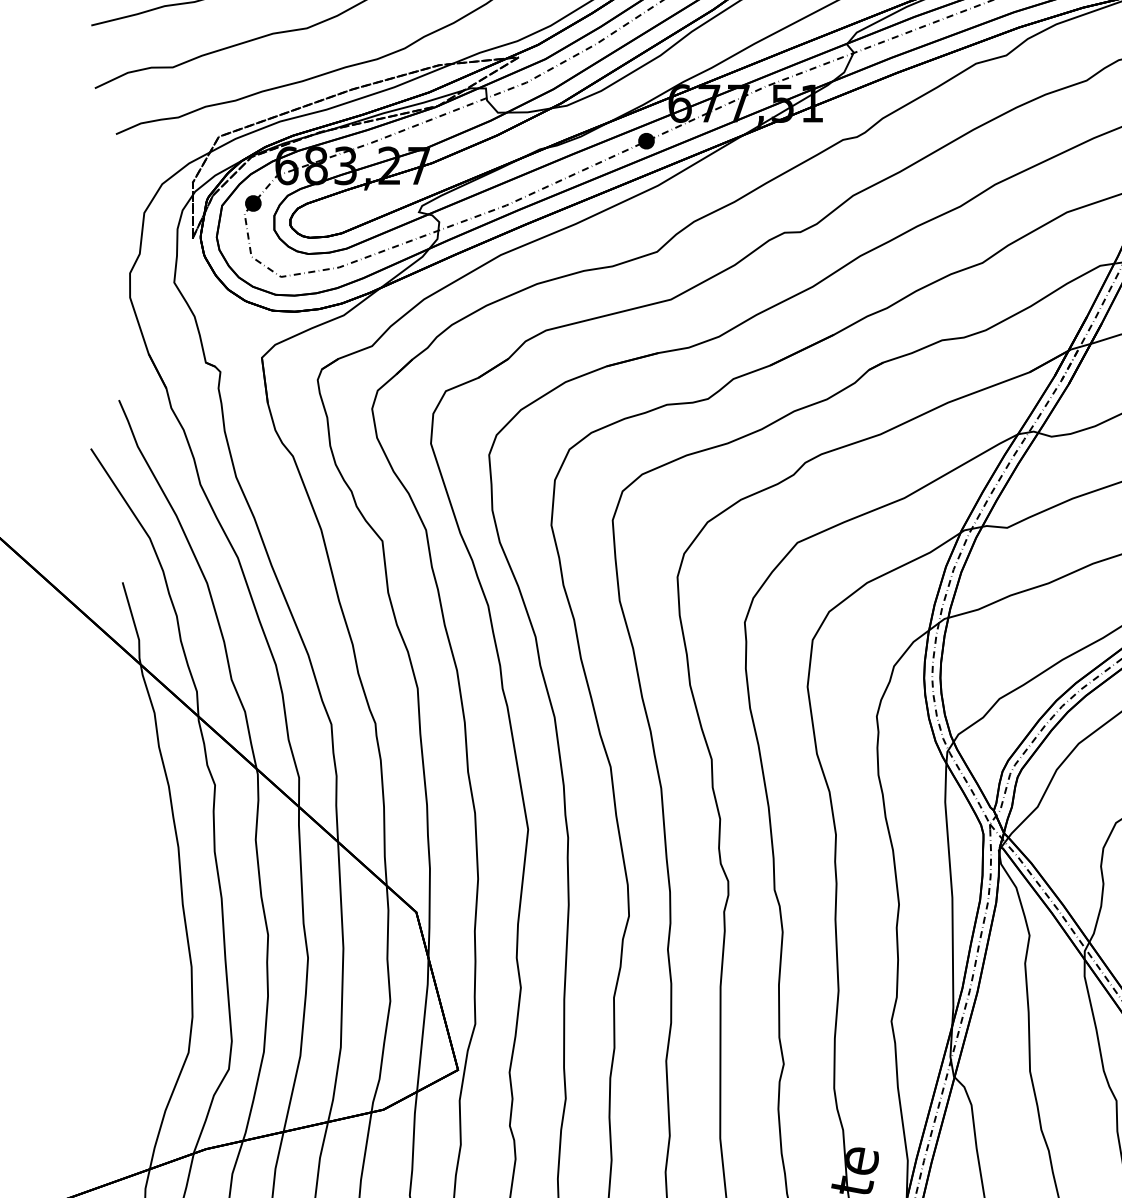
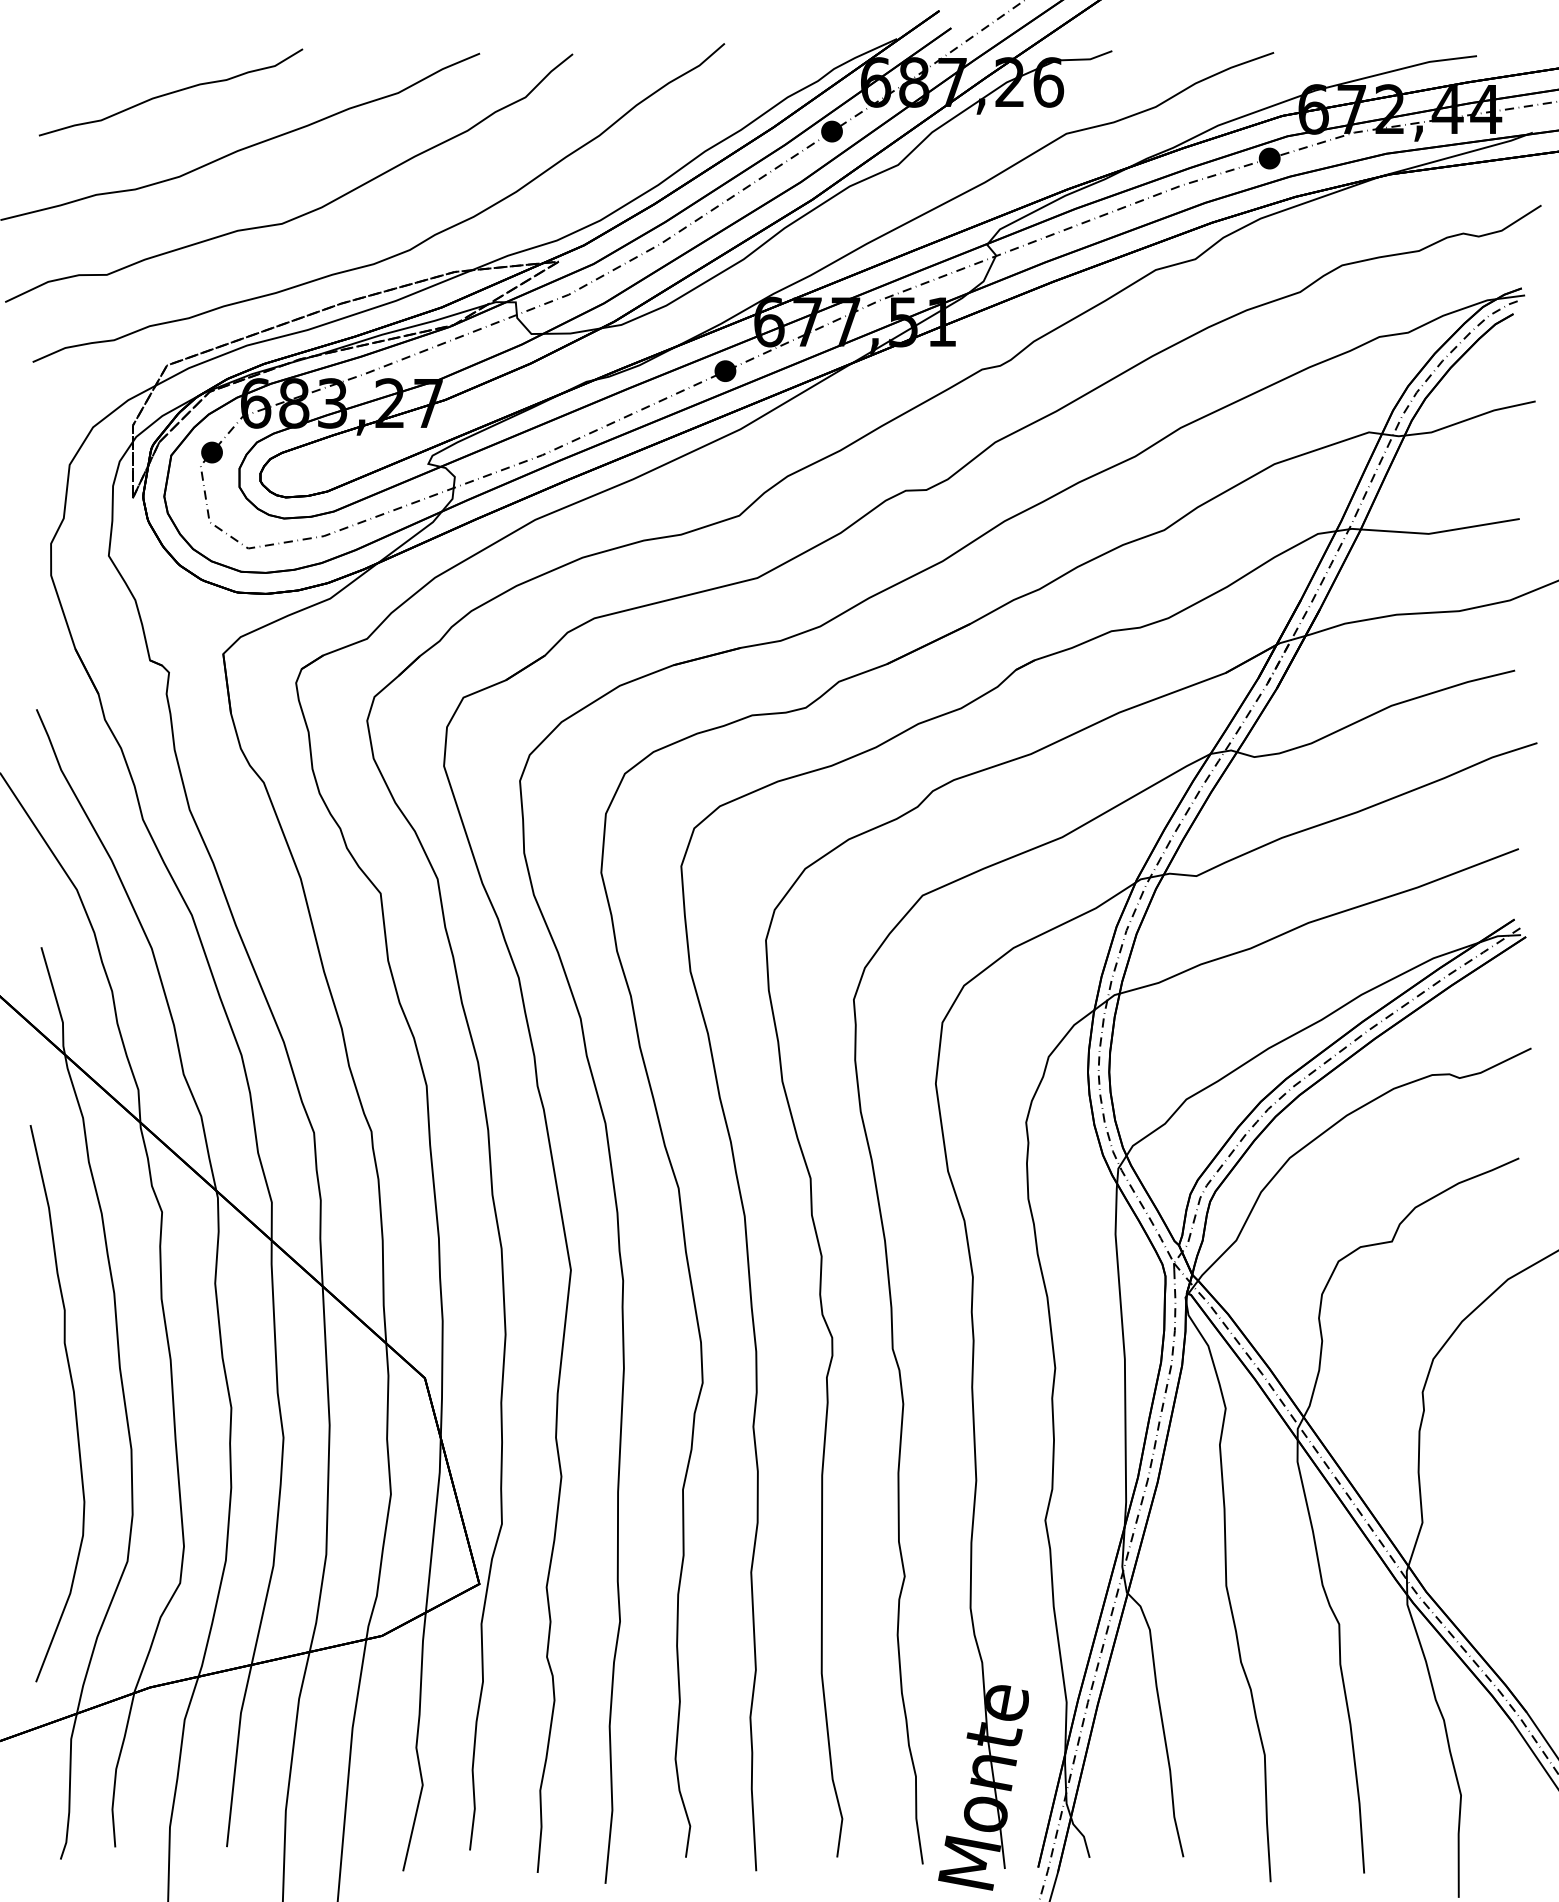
curve: (147, 929) -> (73, 1400), added

